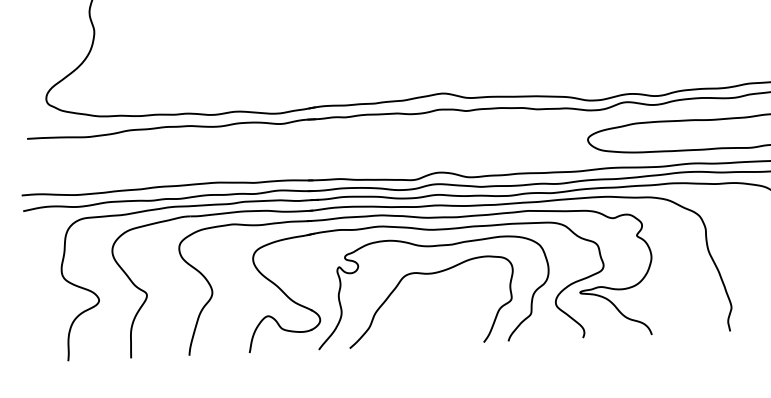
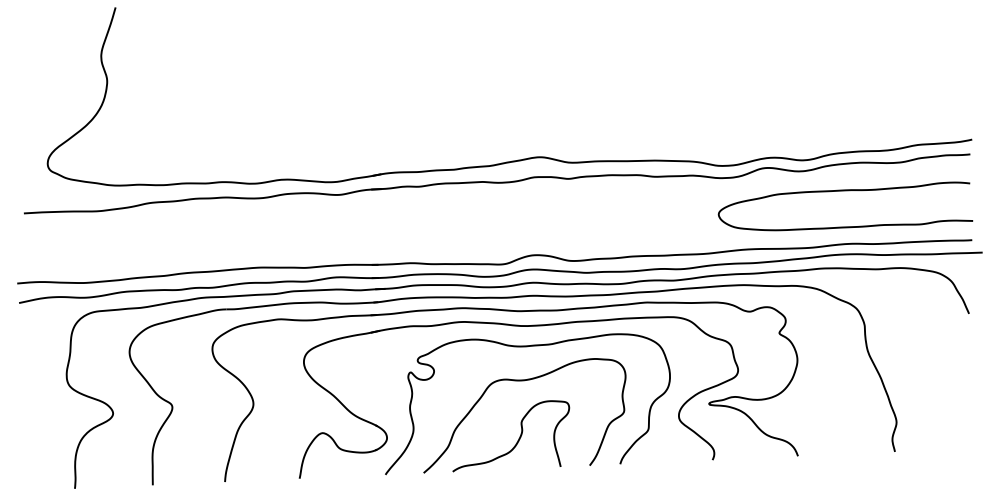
curve: (425, 322) -> (517, 440), added

